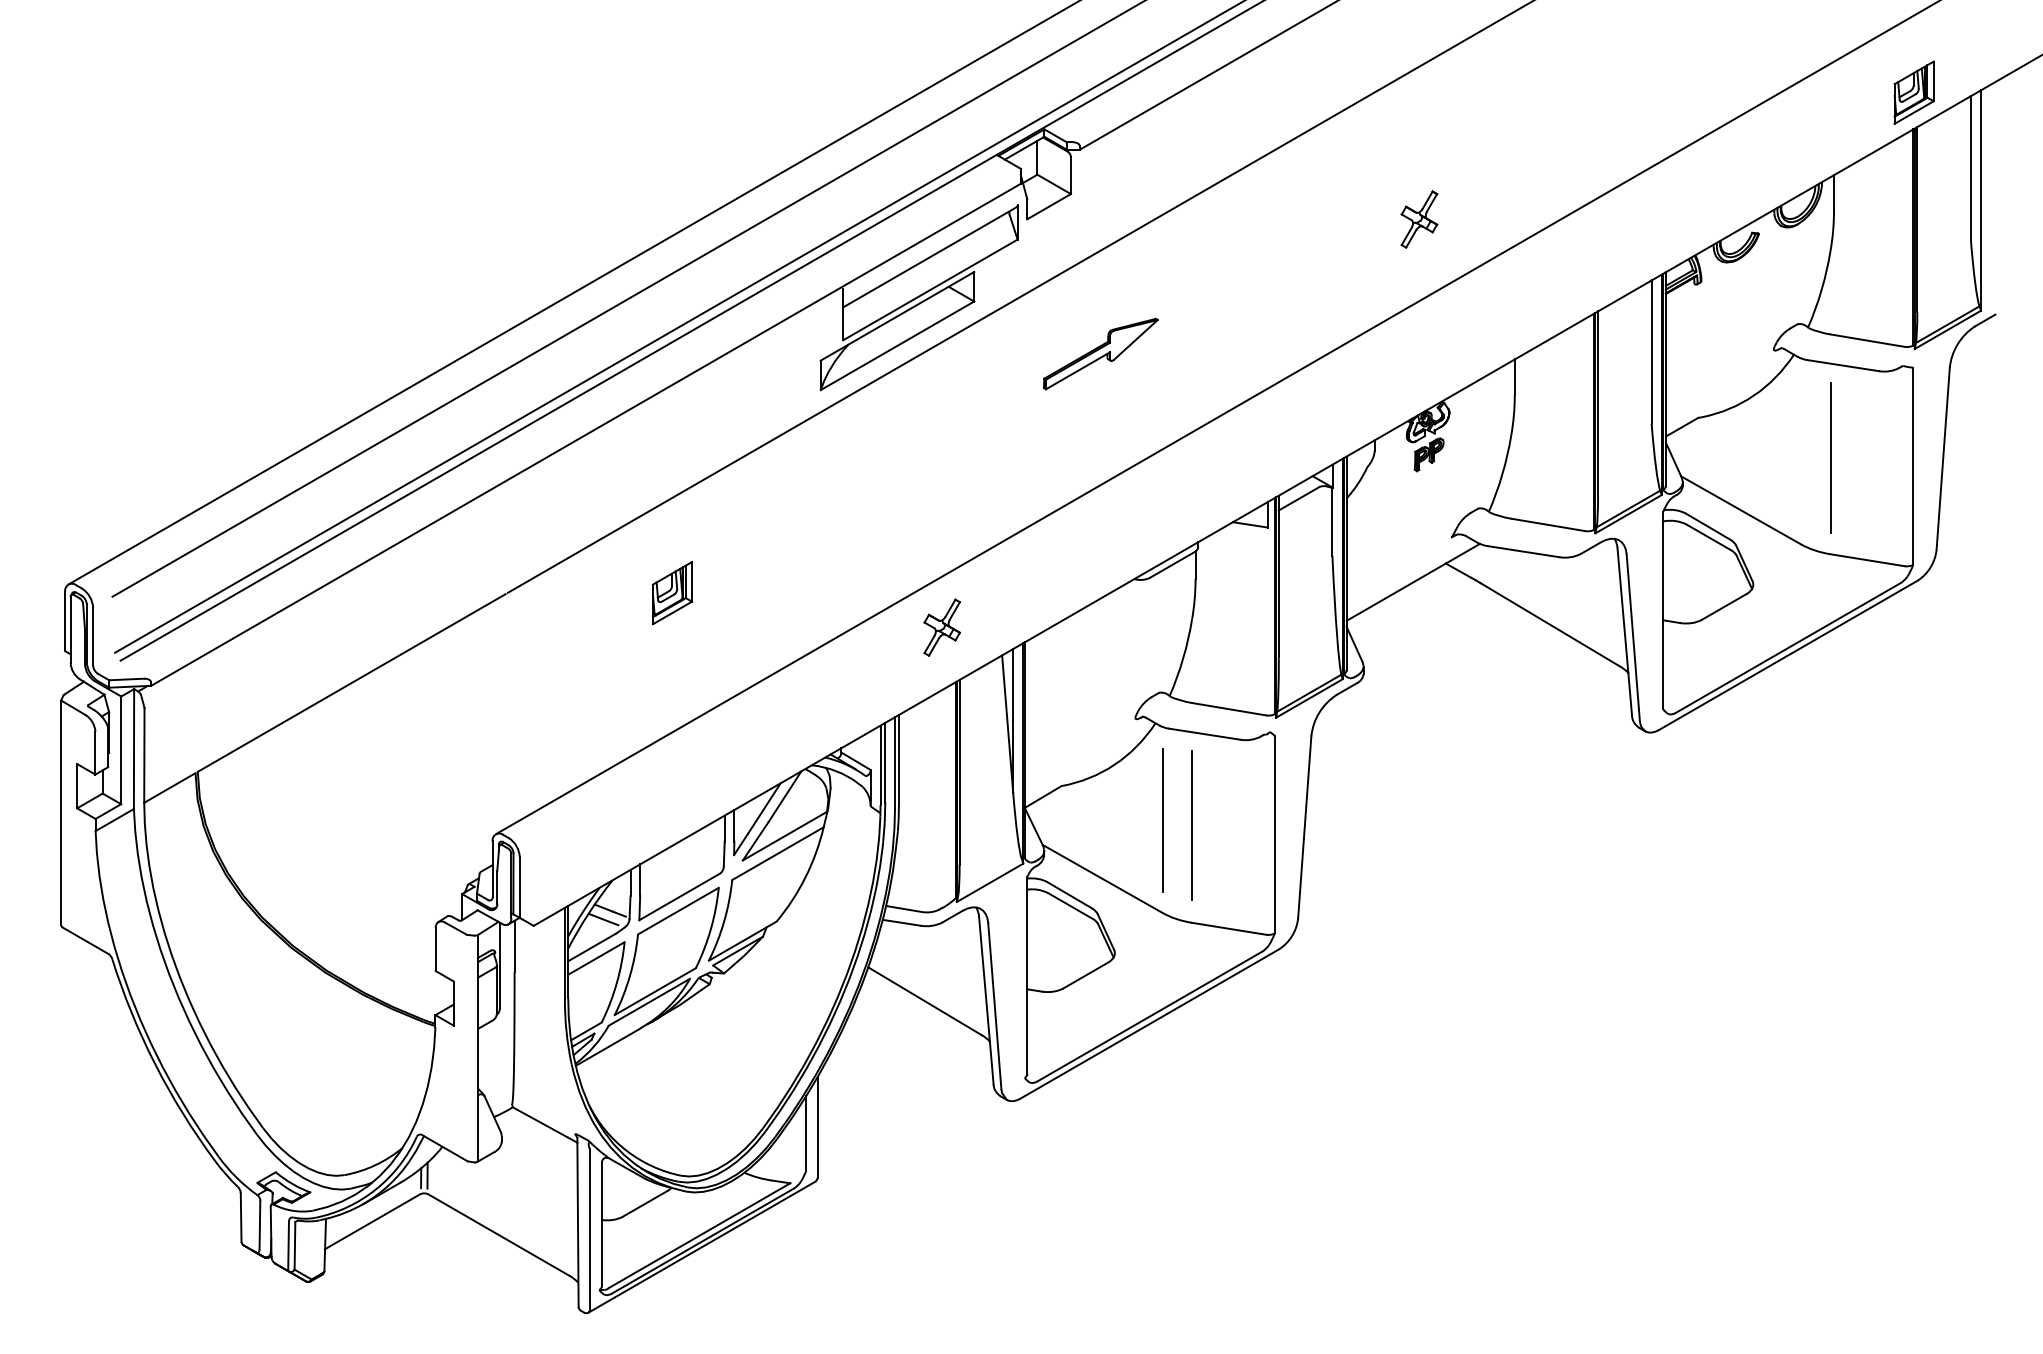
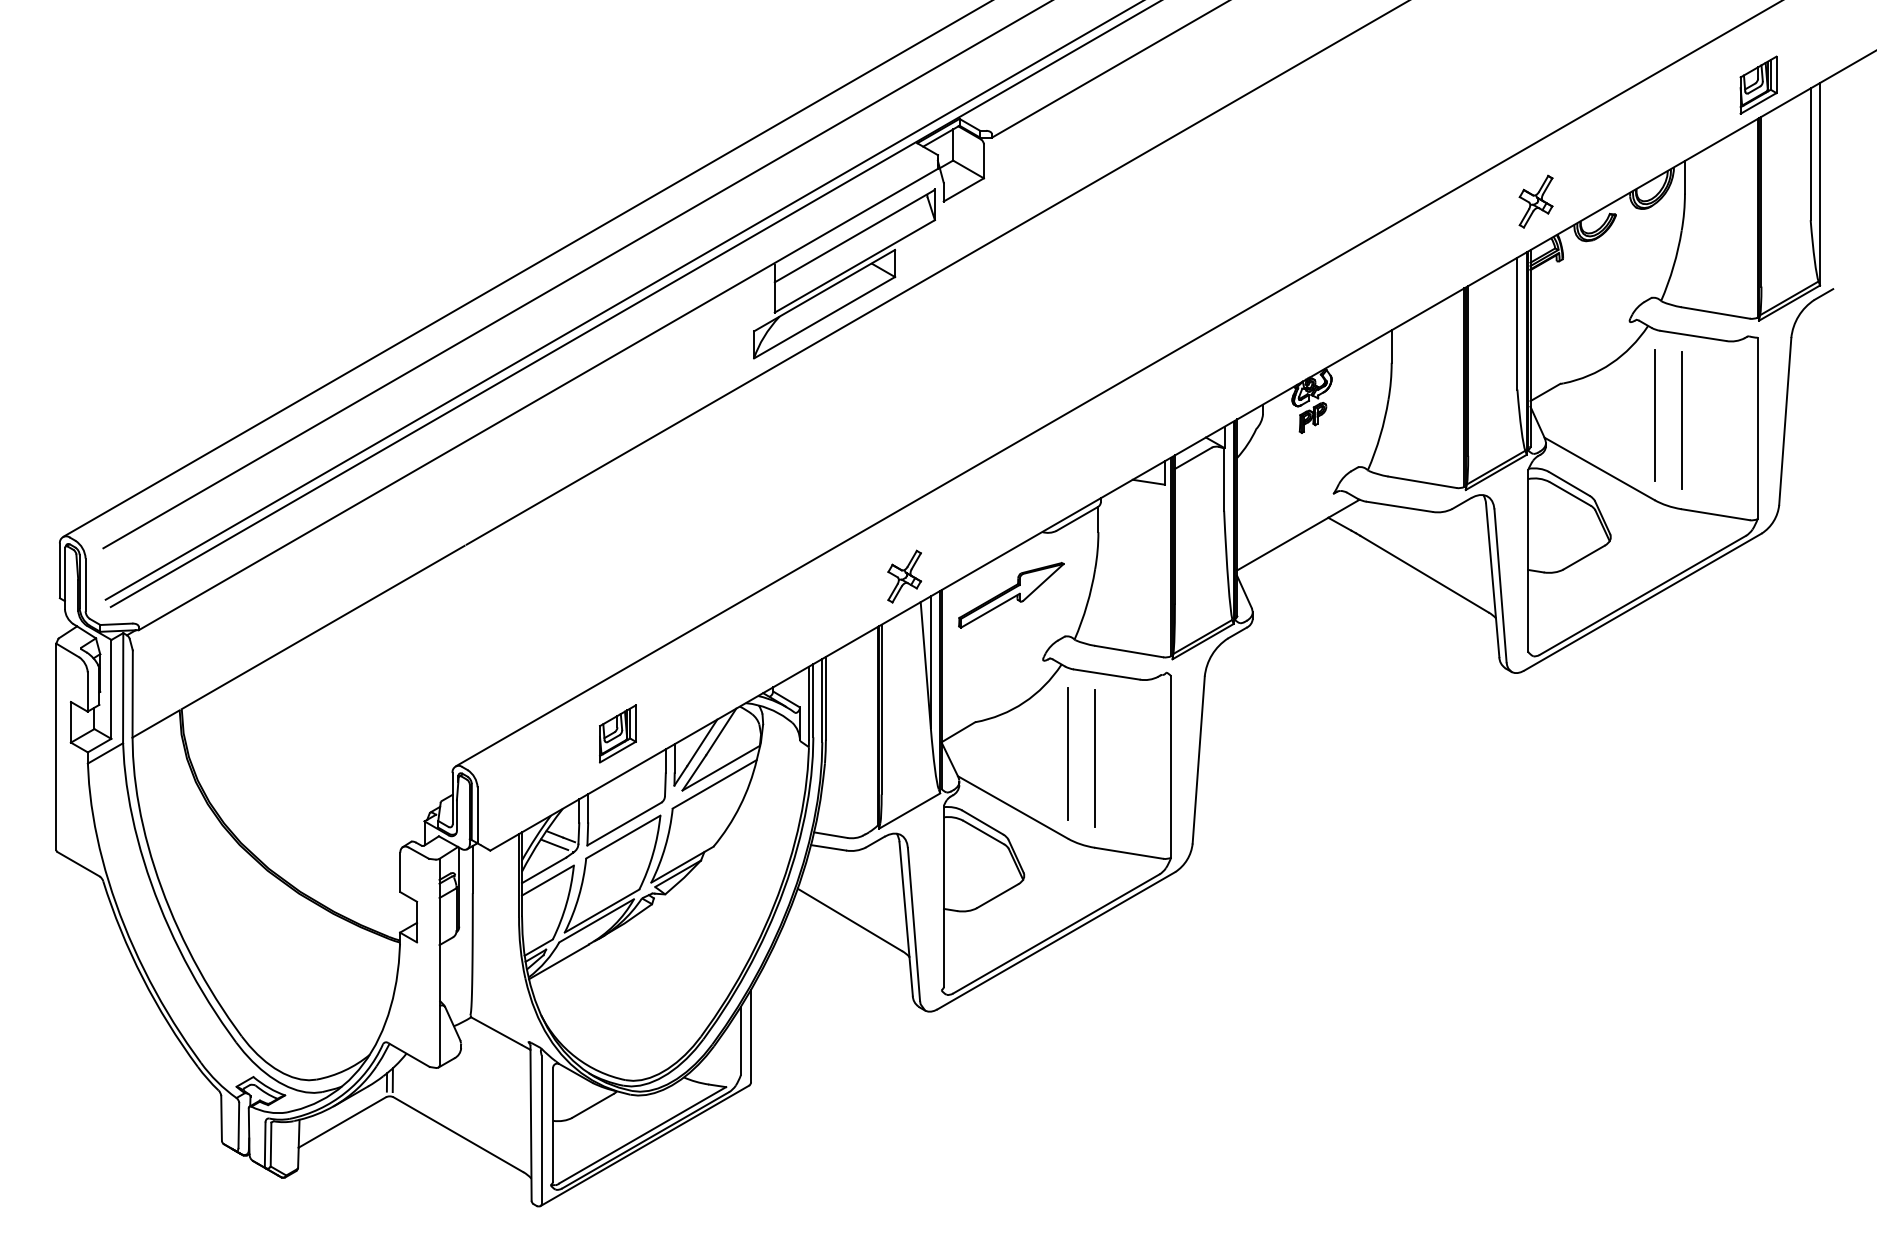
part: (1418, 219) -> (1535, 201), moved
part: (1100, 354) -> (1011, 595), moved
line: (1800, 452) -> (1654, 415), added
part: (672, 592) -> (617, 733), moved
part: (942, 627) -> (904, 576), moved

